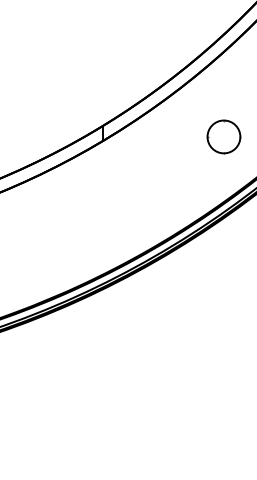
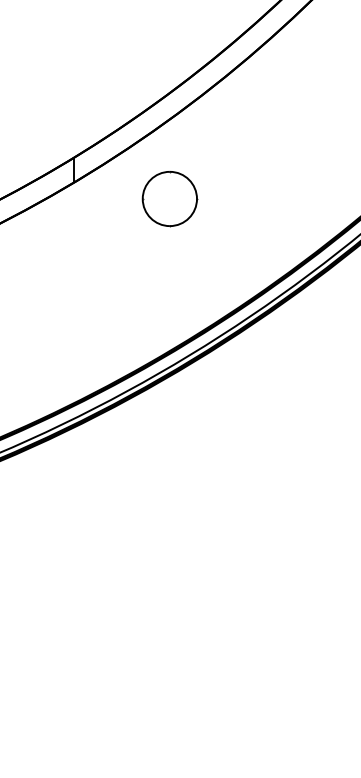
part: (223, 136) -> (169, 198), moved

